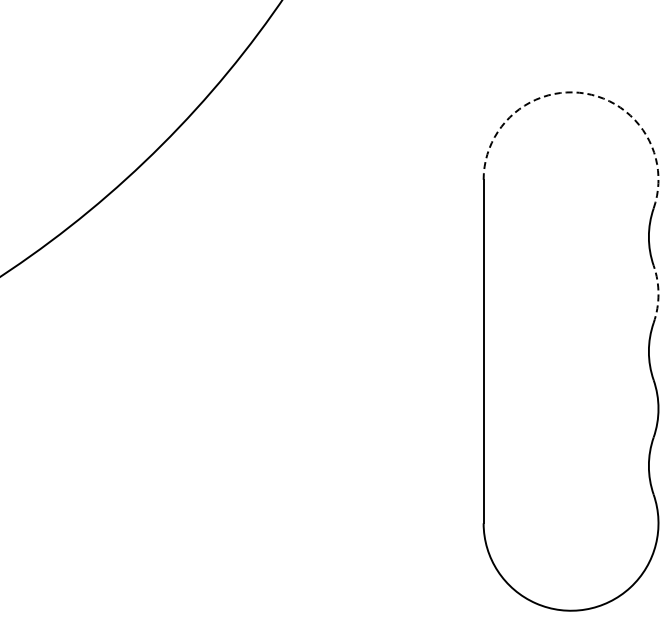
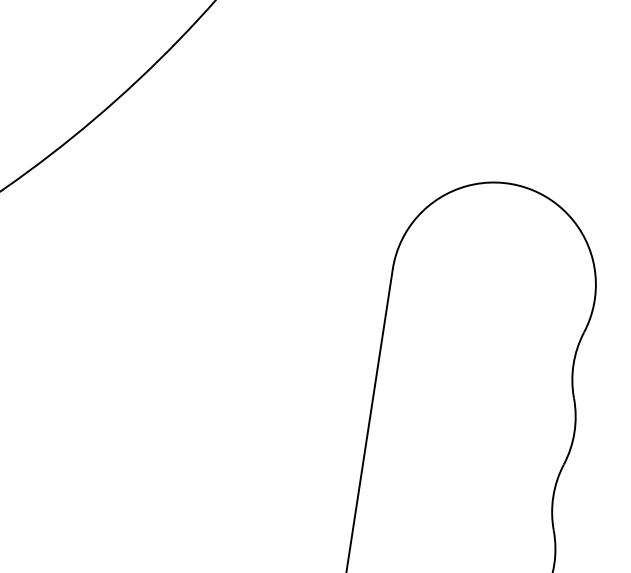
arc: (585, 93) -> (525, 187), dashed -> solid
arc: (658, 294) -> (574, 432), dashed -> solid

